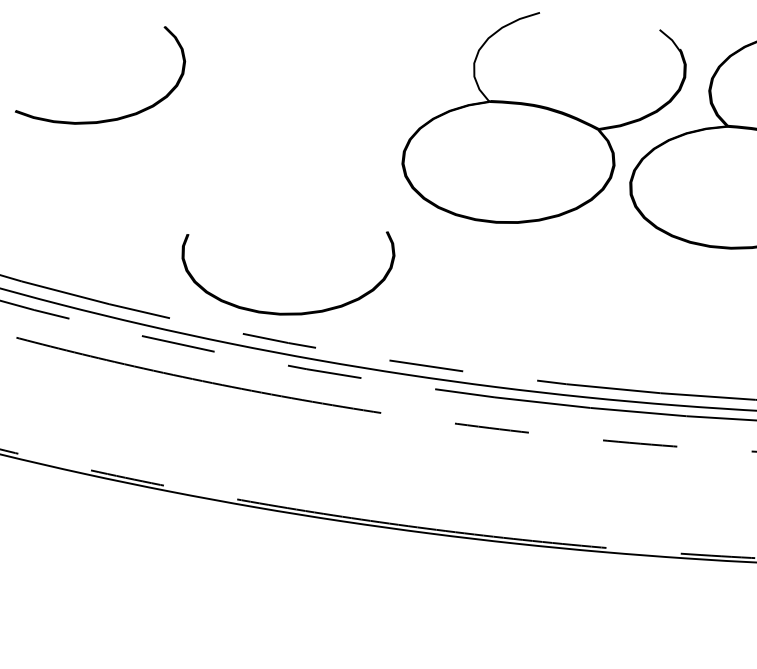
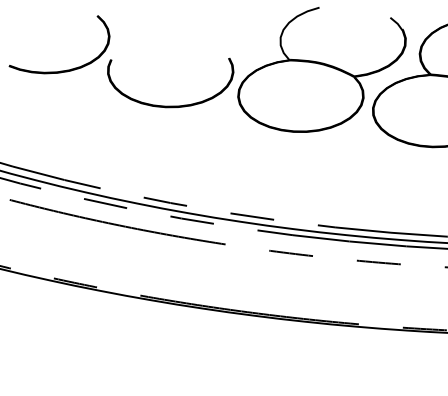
part: (288, 311) -> (170, 105), moved

